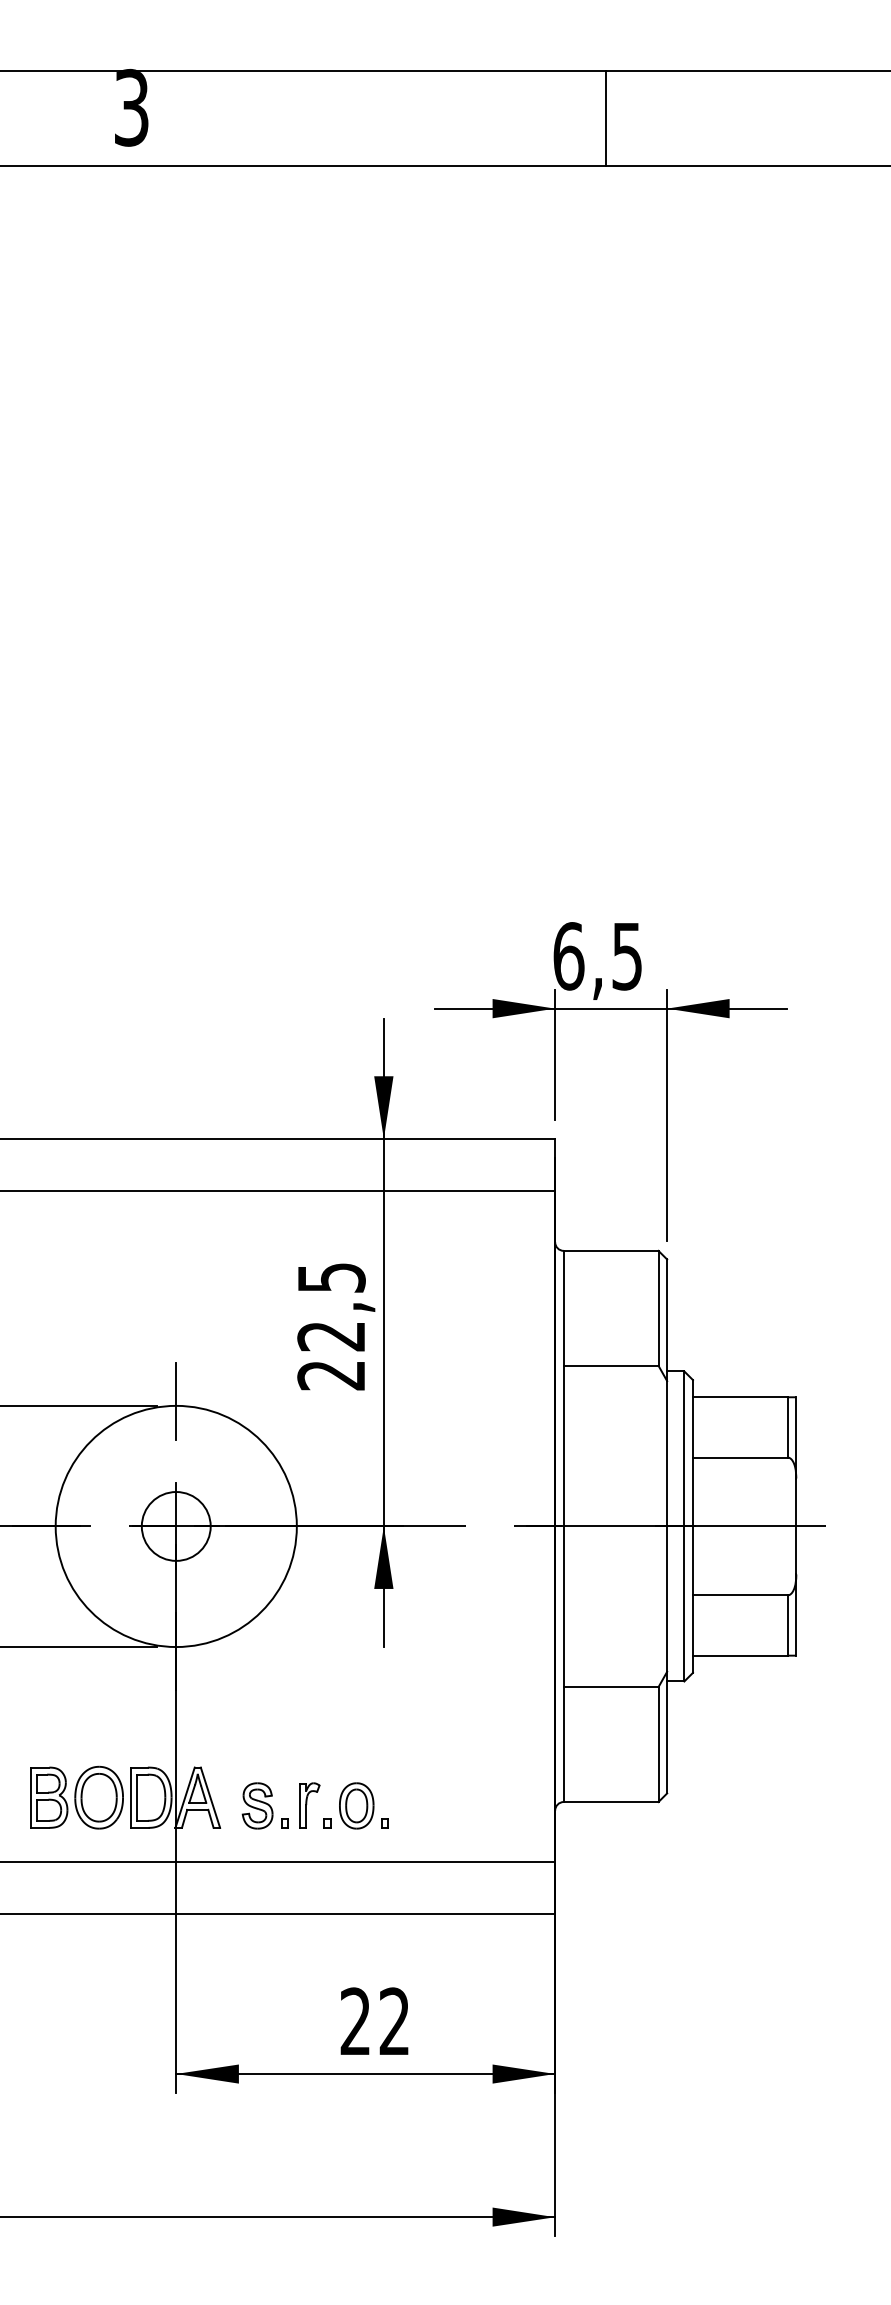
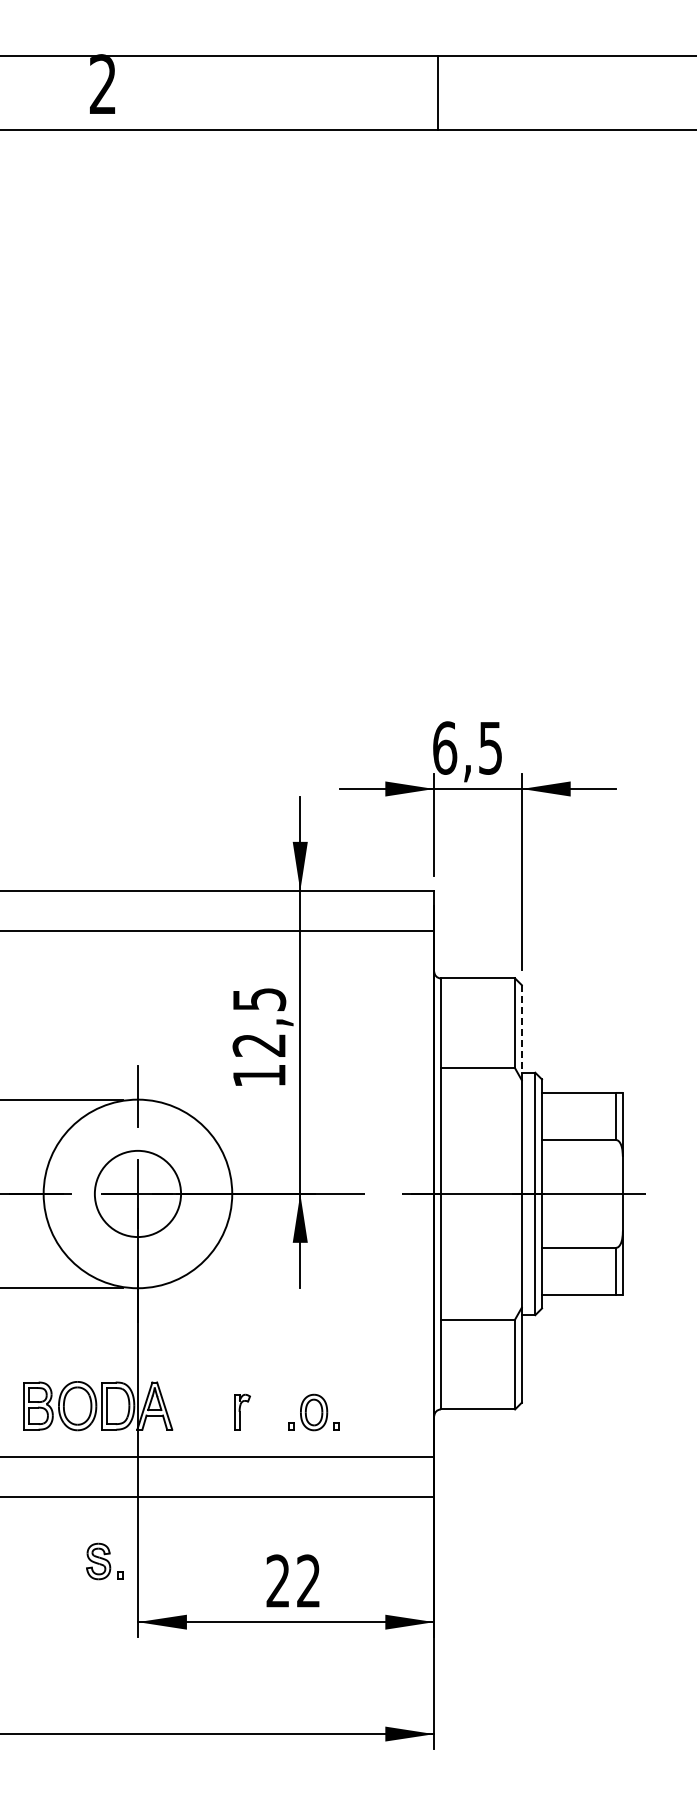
text: (132, 107) -> (103, 84), 3 -> 2
line: (606, 119) -> (438, 93), moved
line: (666, 1320) -> (521, 1032), solid -> dashed
text: (330, 1376) -> (258, 1076), 22,5 -> 12,5
circle: (175, 1525) -> (137, 1193), size x1.6
part: (265, 1805) -> (104, 1561), moved
part: (355, 1805) -> (313, 1412), moved

